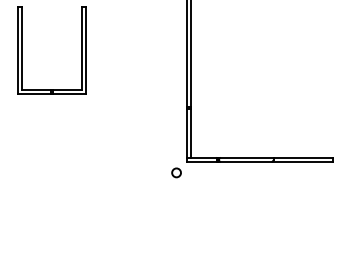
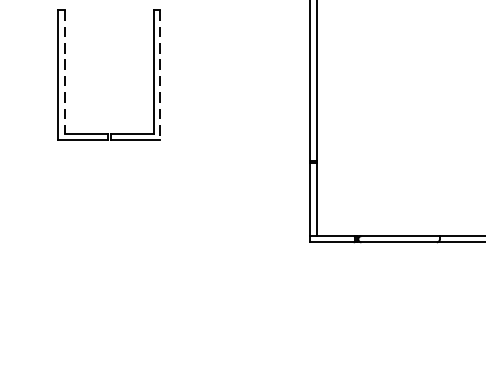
line: (22, 48) -> (64, 72), solid -> dashed
line: (86, 50) -> (160, 75), solid -> dashed
circle: (176, 172) -> (294, 258), removed

